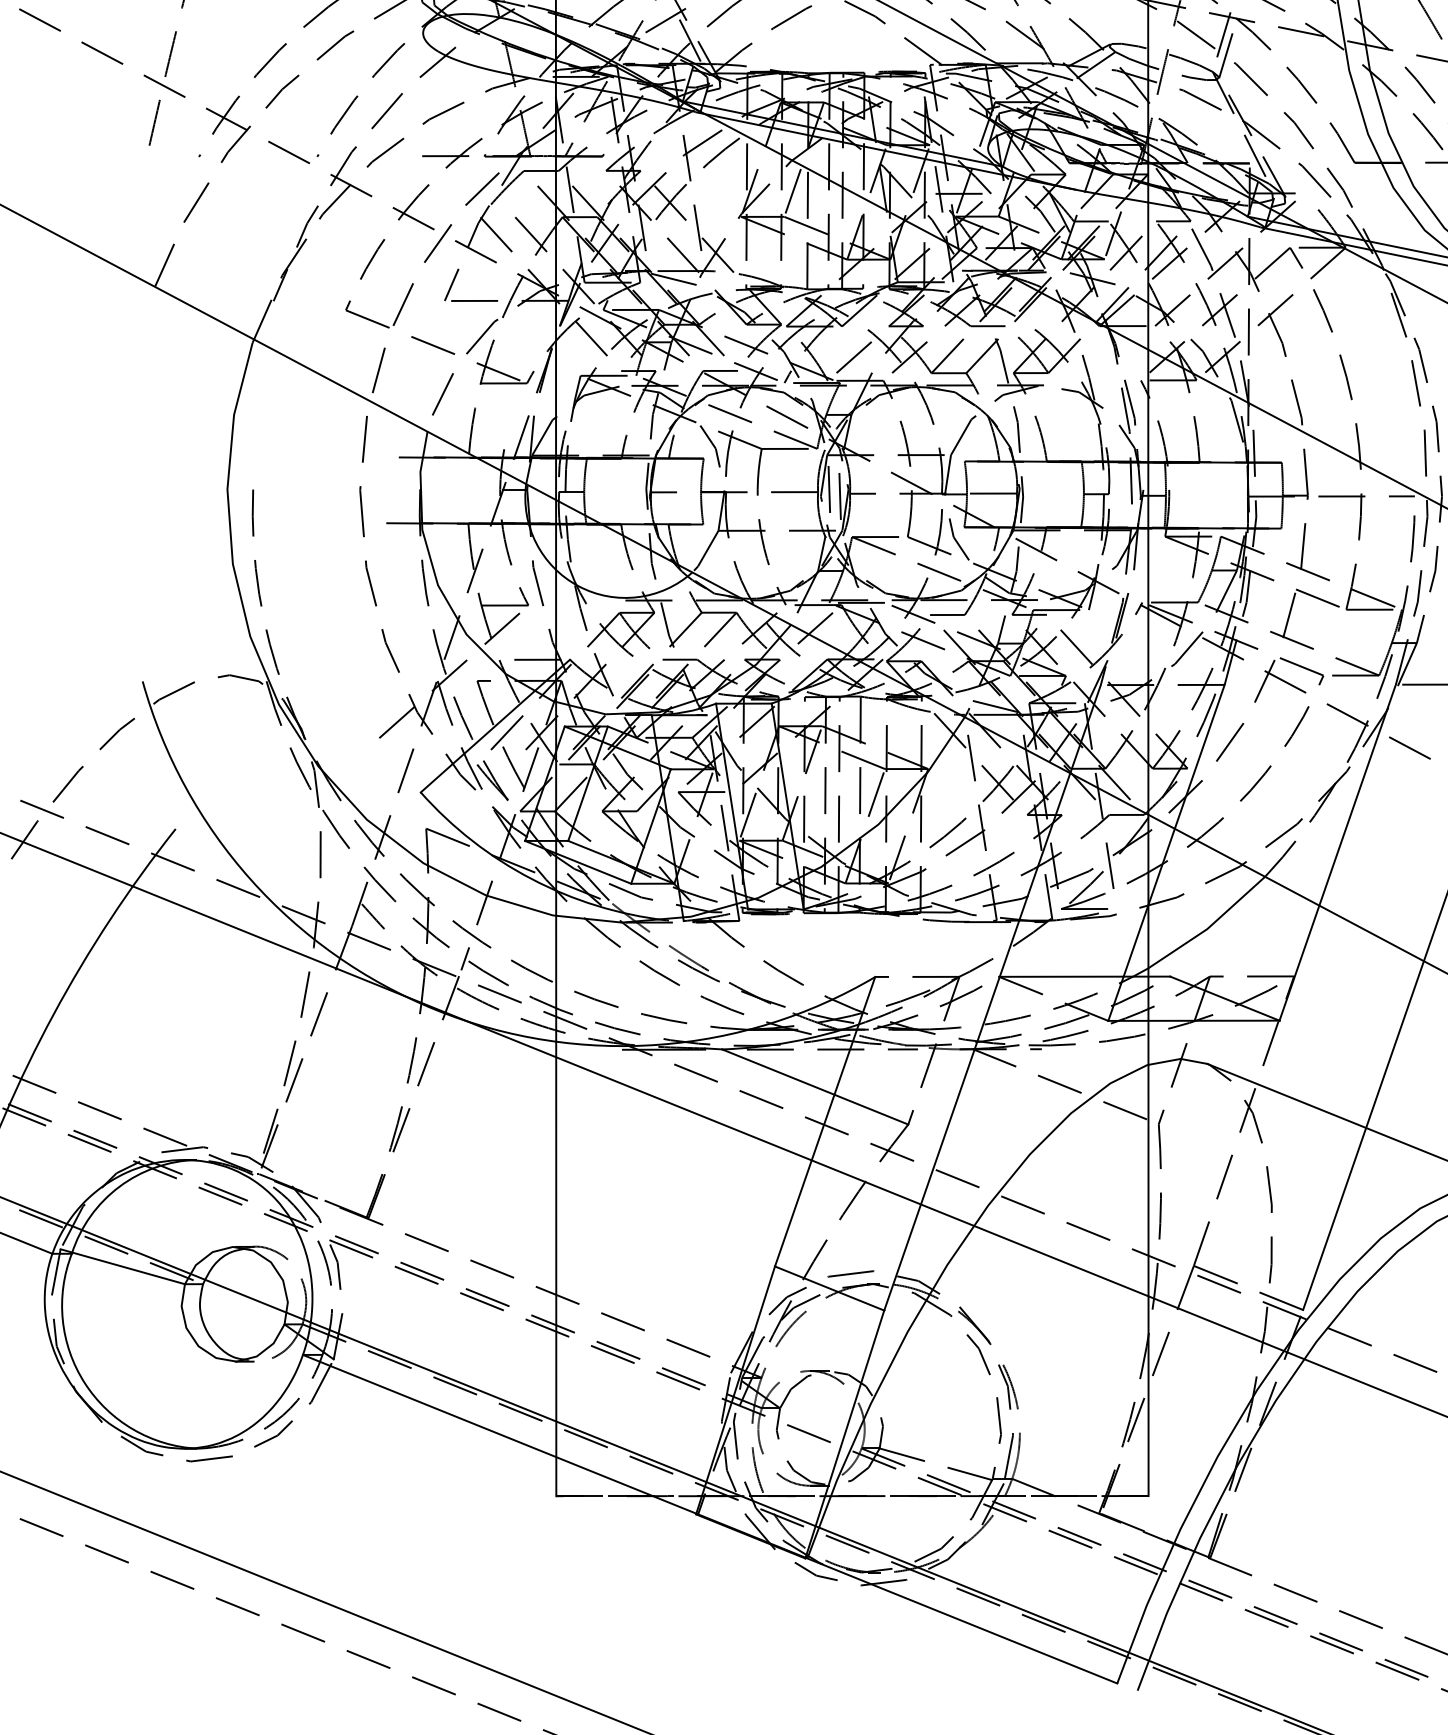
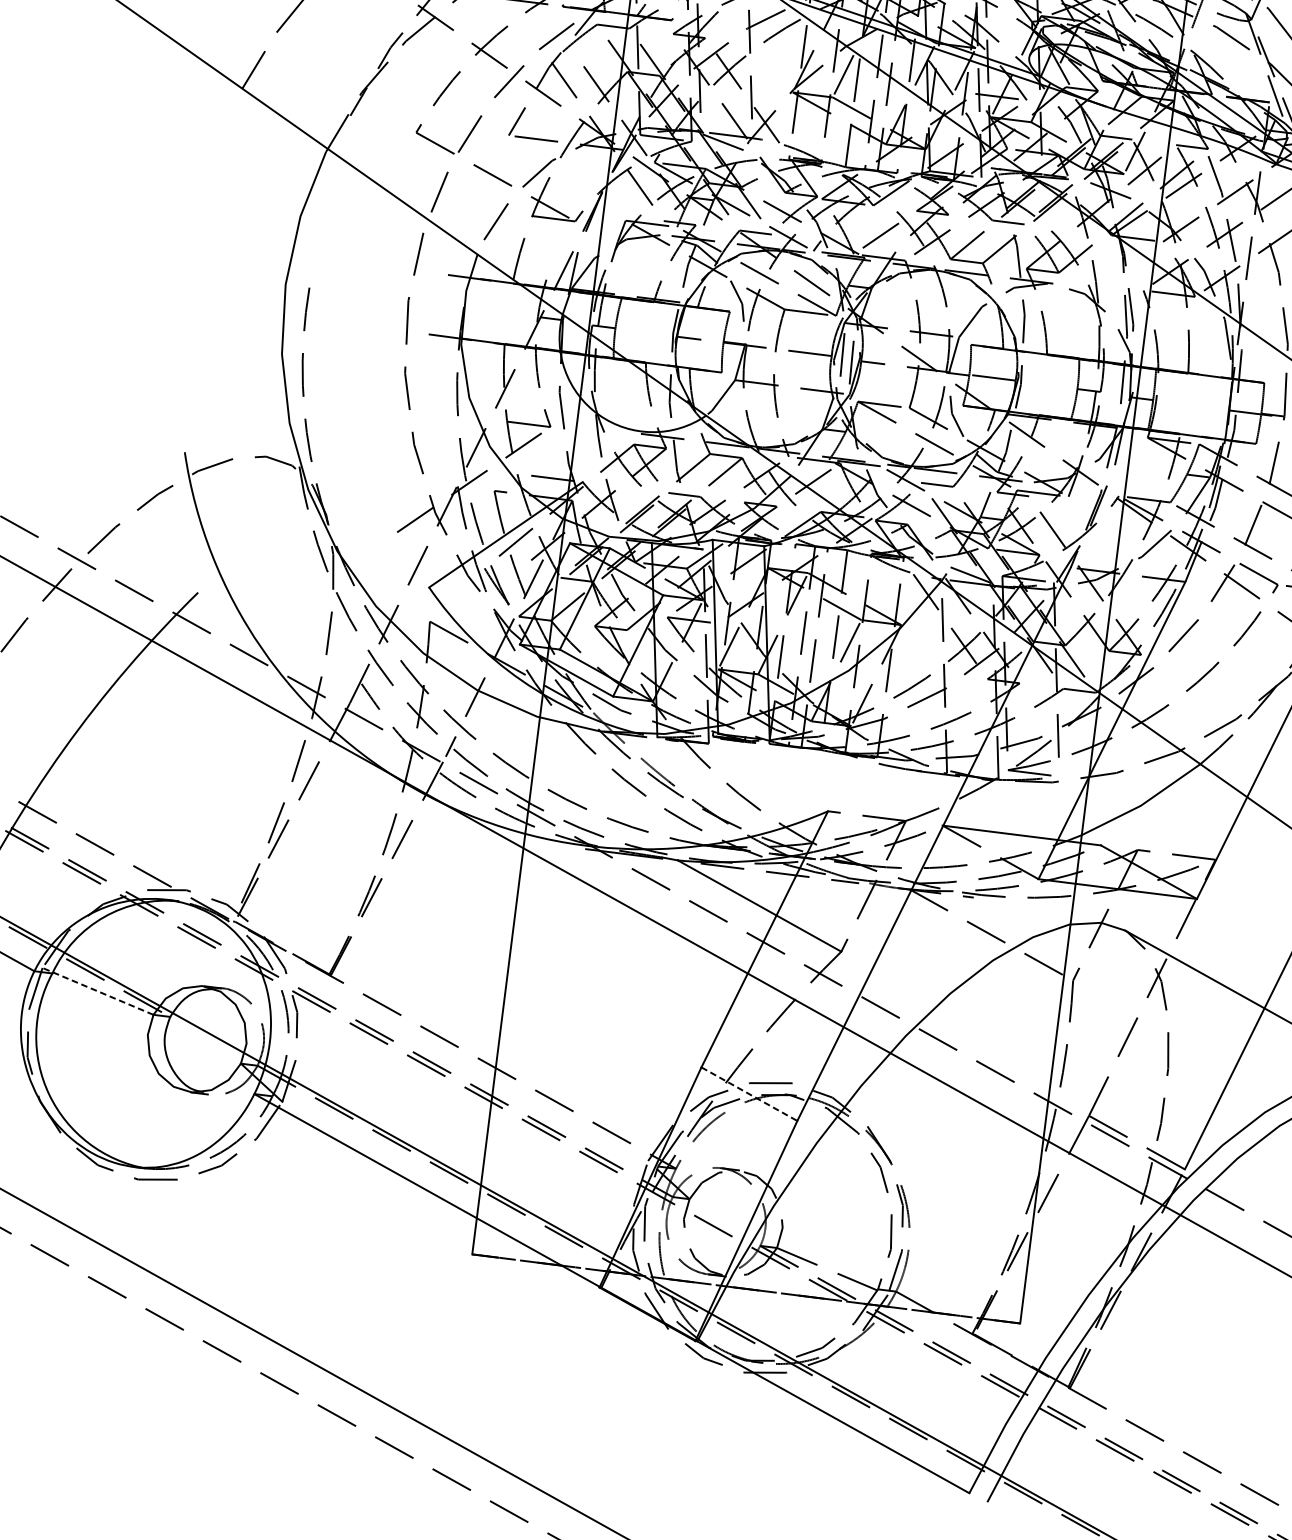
line: (122, 1266) -> (97, 991), solid -> dashed
line: (829, 1288) -> (749, 1094), solid -> dashed

